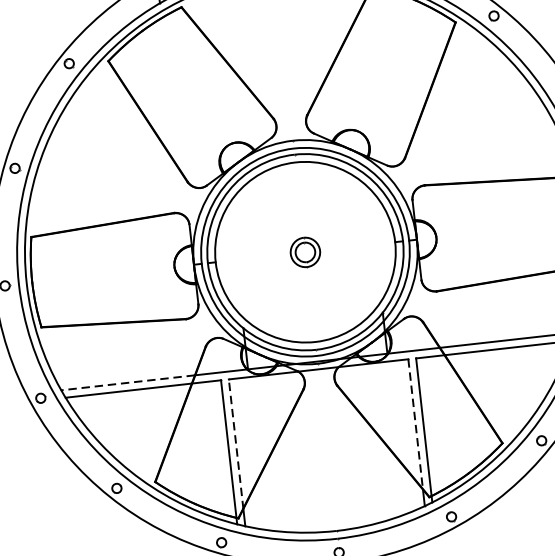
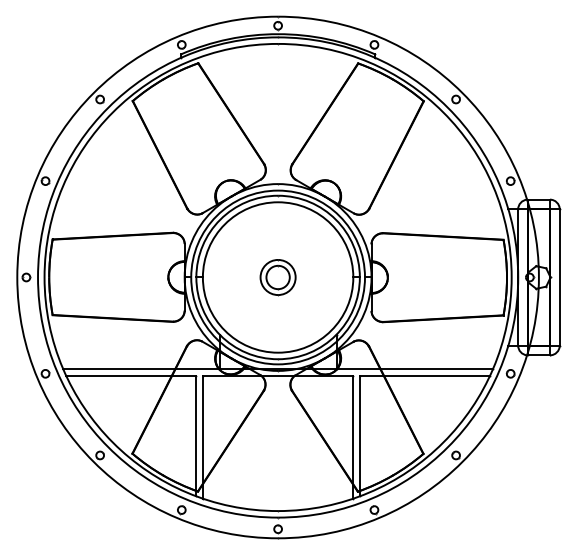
part: (304, 252) -> (277, 277), size x1.43
line: (128, 383) -> (119, 369), dashed -> solid
line: (415, 424) -> (353, 430), dashed -> solid
line: (235, 443) -> (202, 429), dashed -> solid

